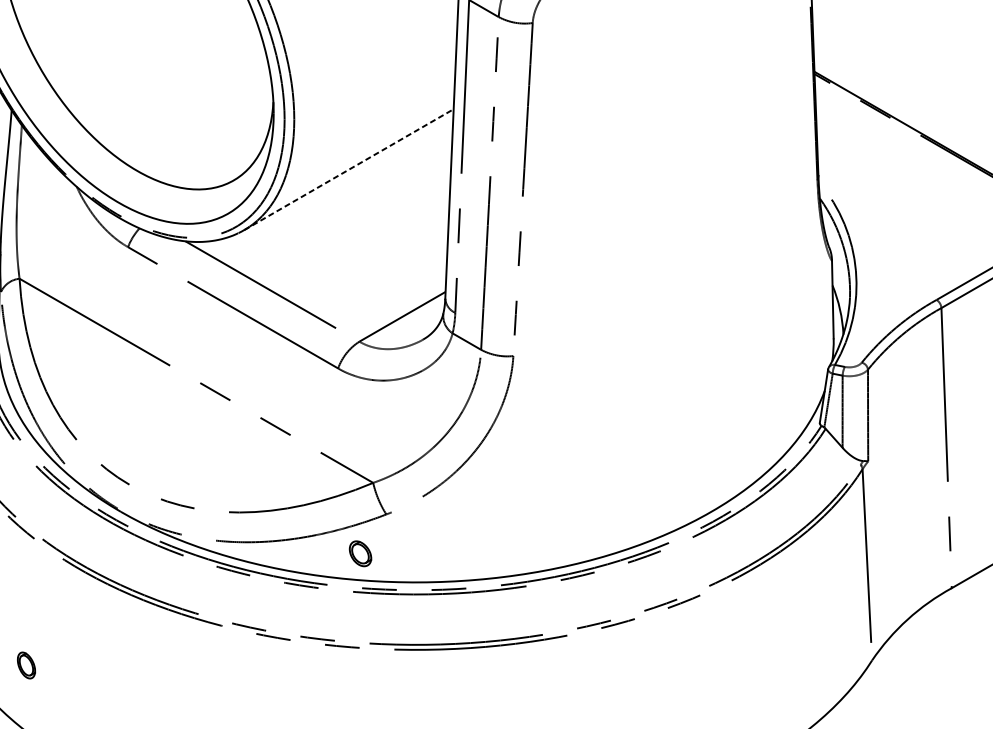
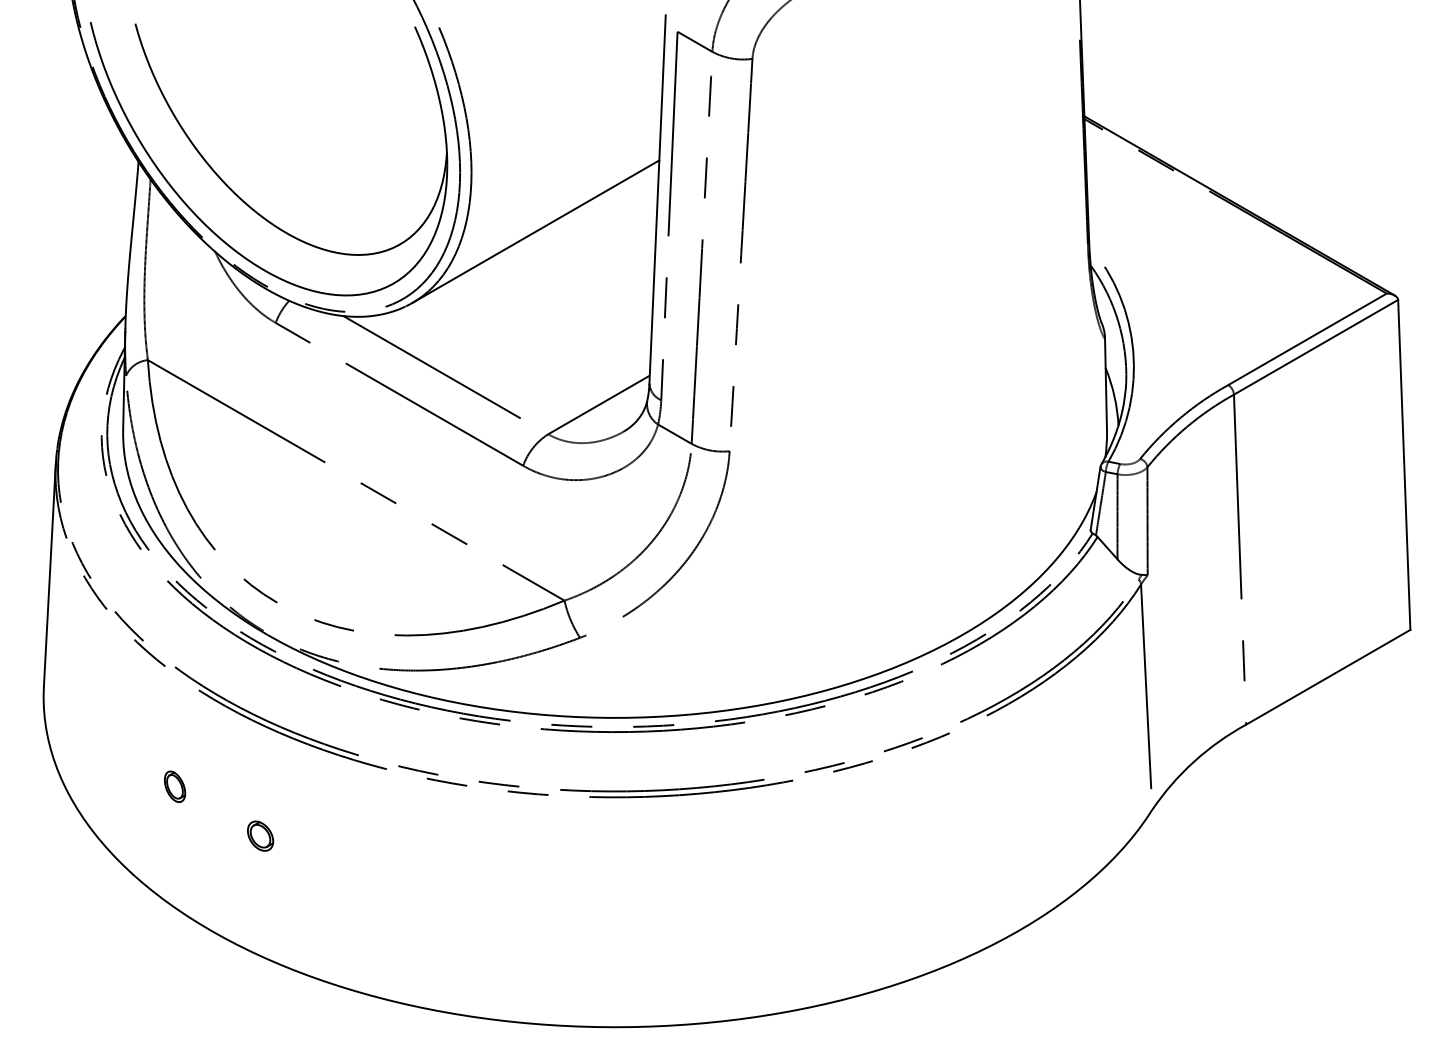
line: (349, 169) -> (536, 231), dashed -> solid
part: (360, 553) -> (260, 835), moved
part: (26, 665) -> (175, 786), moved

